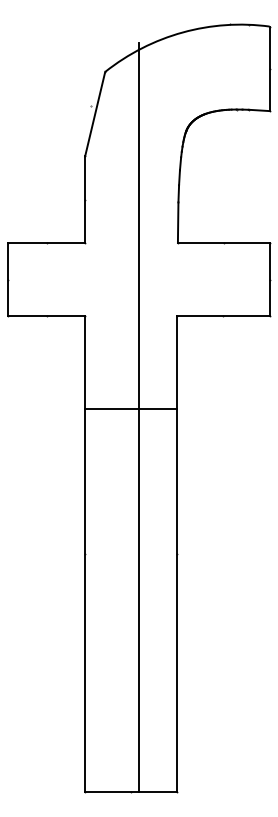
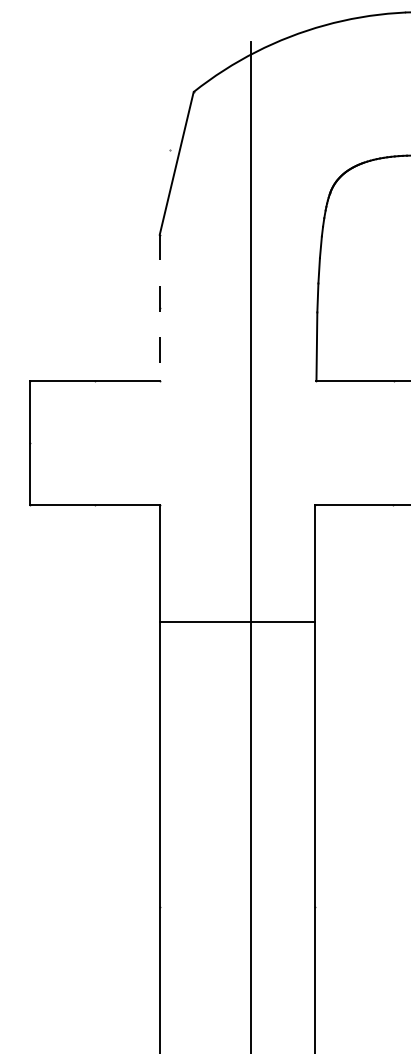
line: (85, 200) -> (160, 309), solid -> dashed
line: (130, 408) -> (236, 621), moved

